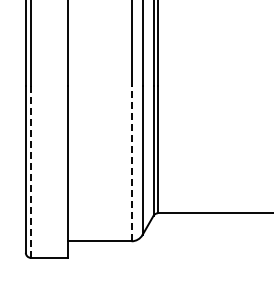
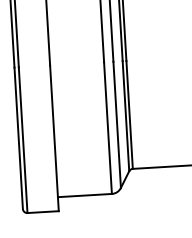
line: (131, 163) -> (107, 128), dashed -> solid
line: (30, 171) -> (22, 139), dashed -> solid

